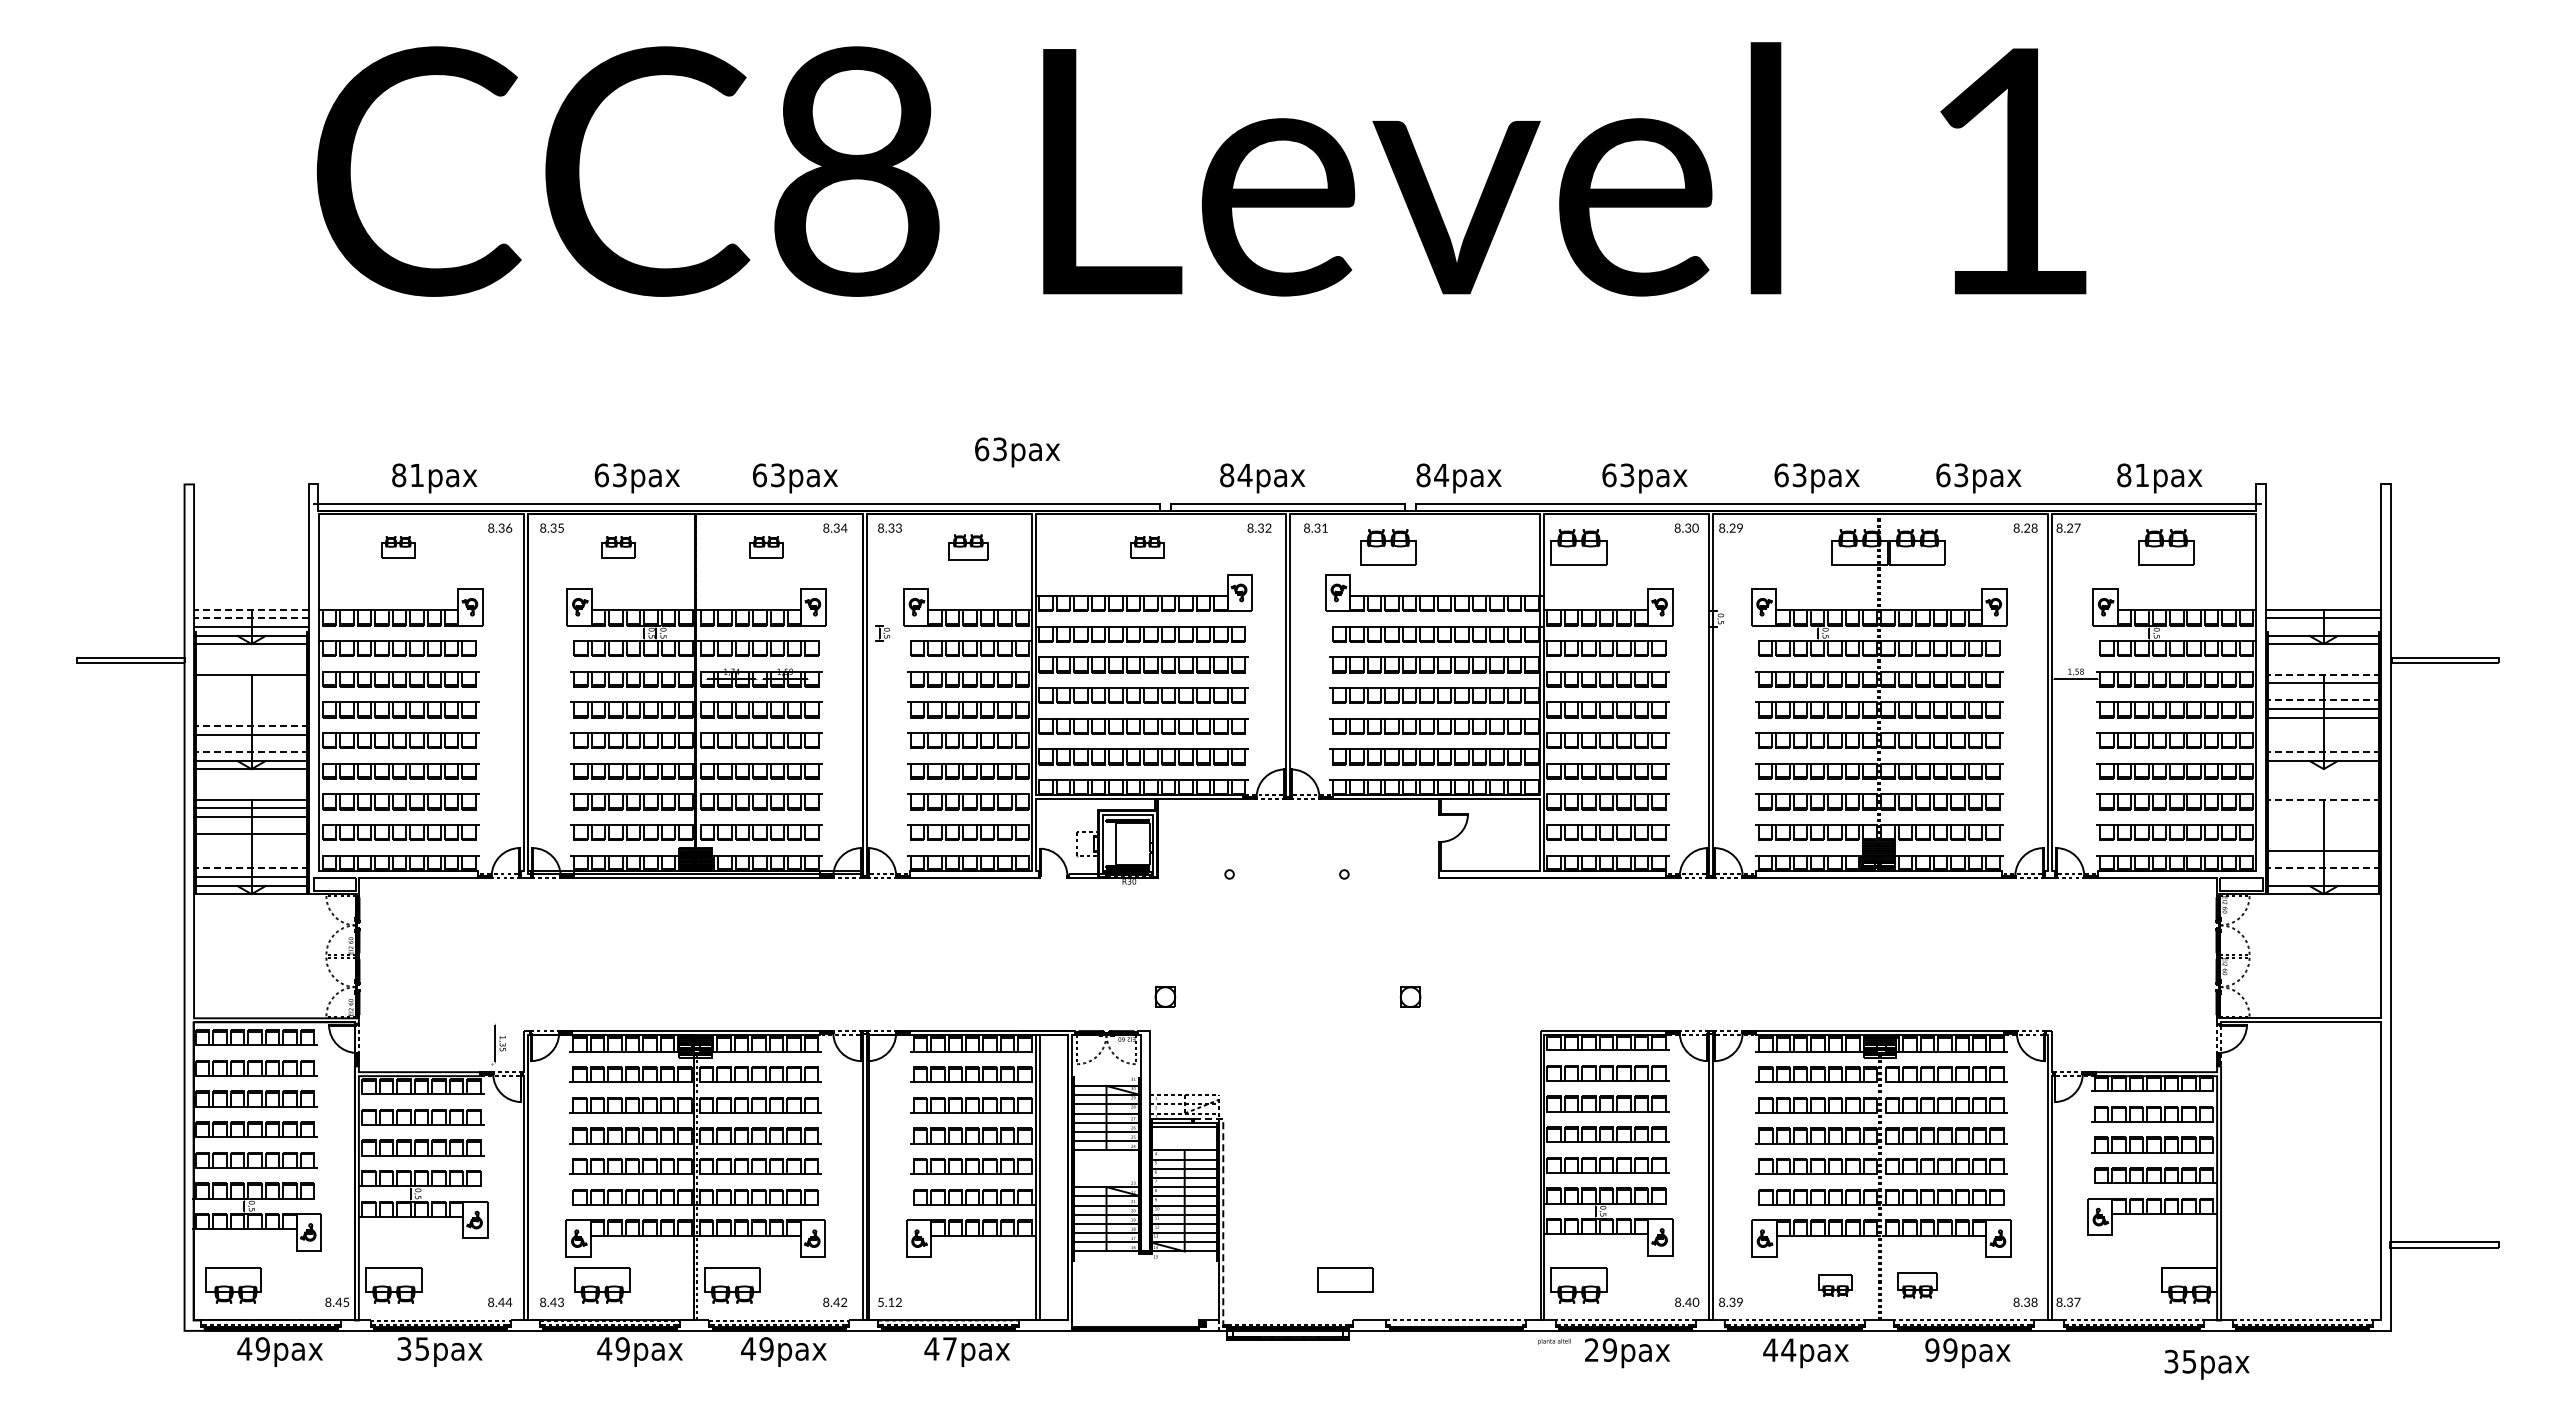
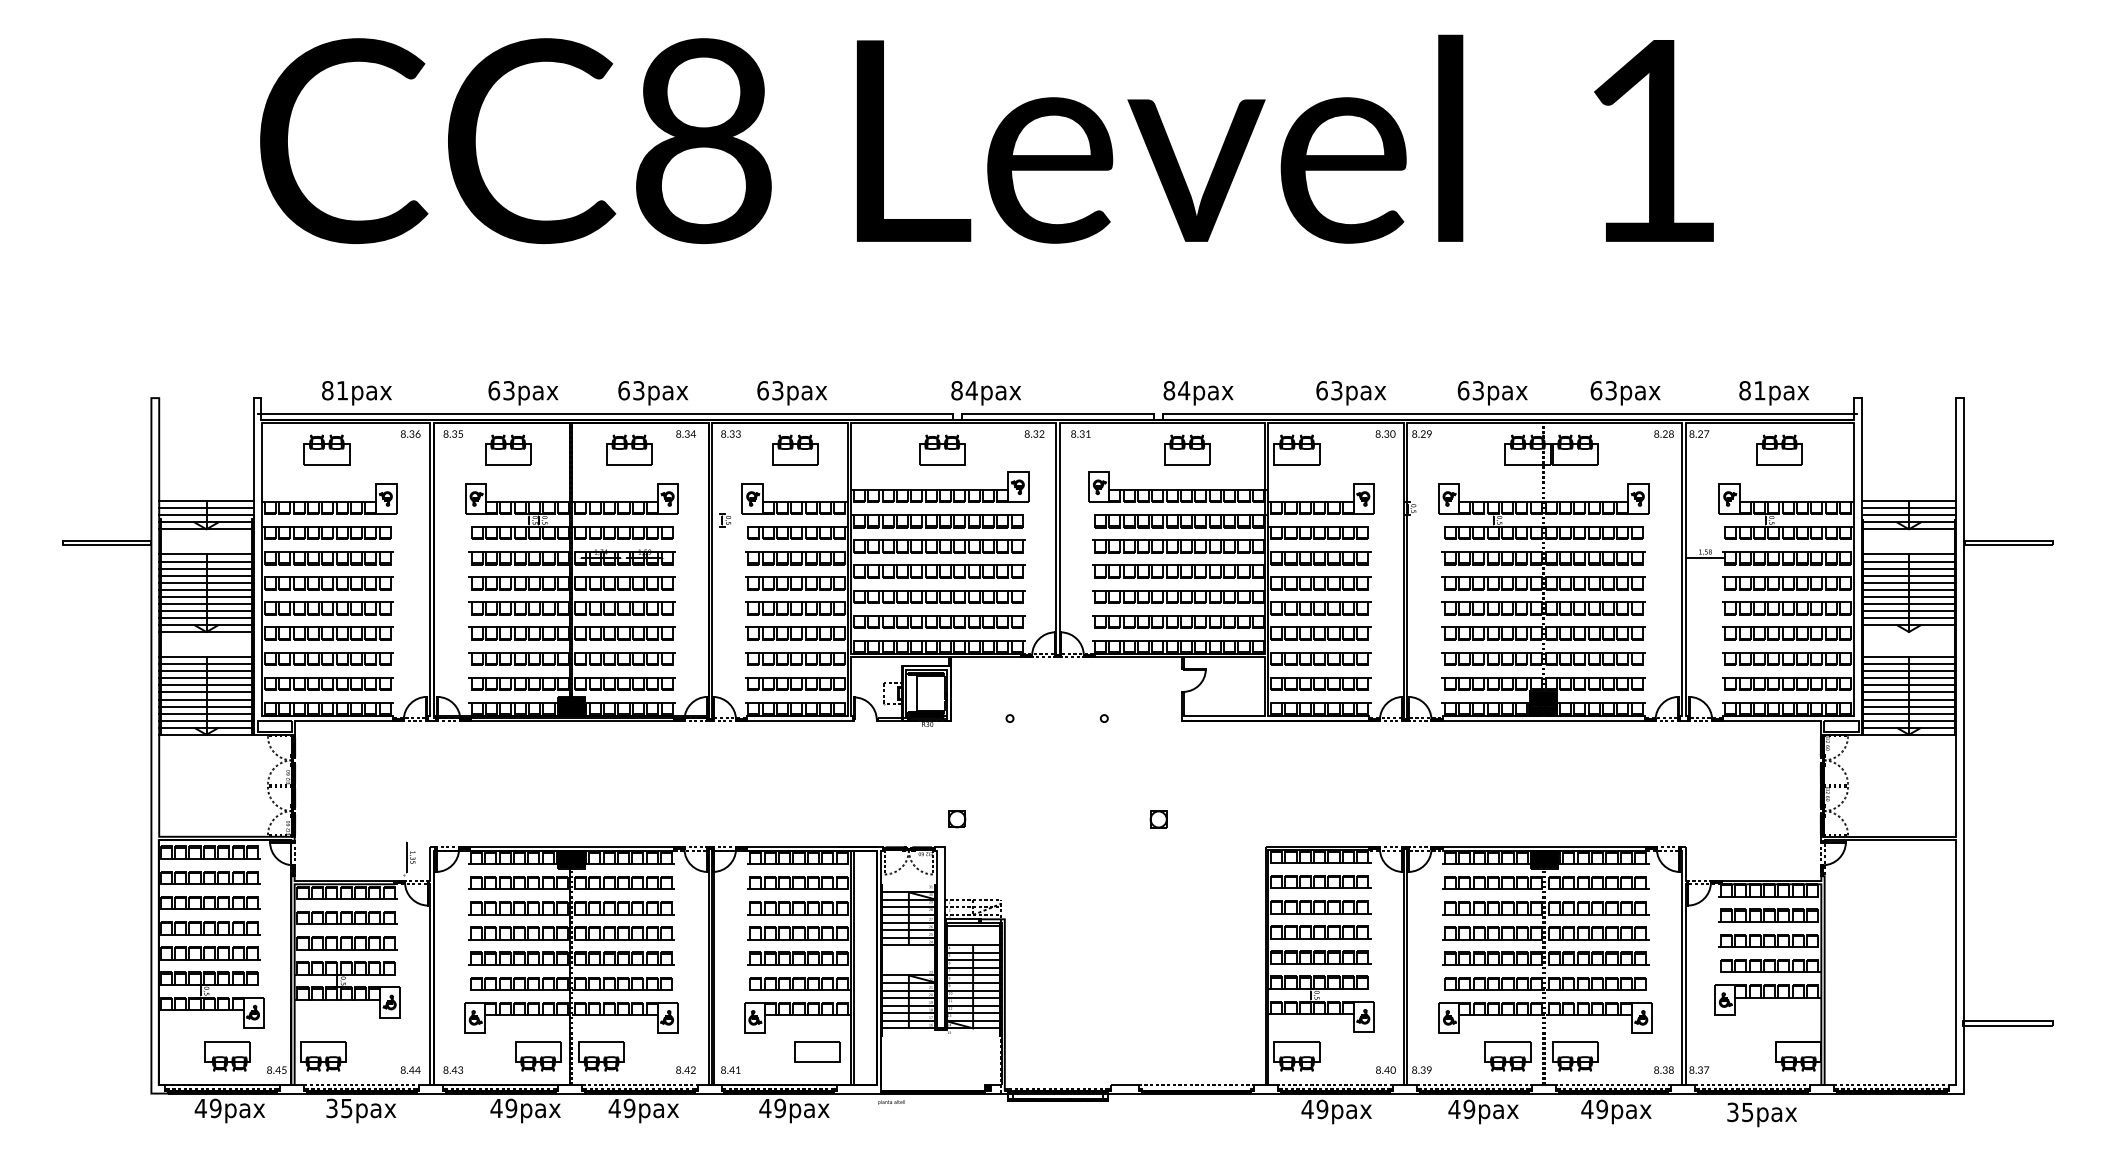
text: (1017, 452) -> (792, 393), moved
text: (1262, 478) -> (986, 393), moved
part: (398, 547) -> (327, 449), size x1.67
part: (618, 547) -> (507, 449), size x1.67
part: (766, 547) -> (629, 449), size x1.67
part: (968, 547) -> (795, 449), size x1.43
part: (1147, 547) -> (942, 449), size x1.67
part: (1388, 547) -> (1187, 449), moved
line: (251, 609) -> (206, 500), dashed -> solid
line: (251, 618) -> (206, 508), dashed -> solid
line: (2323, 626) -> (1908, 514), added
line: (2323, 674) -> (1908, 554), dashed -> solid
line: (251, 683) -> (206, 561), added
line: (251, 691) -> (206, 568), added
line: (2323, 691) -> (1908, 568), added
line: (251, 700) -> (206, 575), added
line: (2323, 700) -> (1908, 575), dashed -> solid
line: (251, 709) -> (206, 583), added
line: (251, 717) -> (206, 589), added
line: (251, 726) -> (206, 597), dashed -> solid
line: (2323, 726) -> (1908, 597), added
line: (2323, 734) -> (1908, 603), added
line: (251, 743) -> (206, 610), added
line: (2323, 743) -> (1908, 610), added
line: (251, 751) -> (206, 617), dashed -> solid
line: (2323, 751) -> (1908, 617), dashed -> solid
line: (2323, 799) -> (1908, 656), dashed -> solid
line: (2323, 808) -> (1908, 664), added
line: (2323, 816) -> (1908, 670), added
line: (251, 825) -> (206, 678), added
line: (2323, 825) -> (1908, 678), added
line: (2323, 834) -> (1908, 685), added
line: (251, 842) -> (206, 692), added
line: (2323, 842) -> (1908, 692), added
line: (251, 851) -> (206, 699), added
line: (251, 859) -> (206, 706), added
line: (2323, 859) -> (1908, 706), added
line: (251, 868) -> (206, 713), dashed -> solid
line: (2323, 868) -> (1908, 713), dashed -> solid
line: (2323, 877) -> (1908, 721), added
line: (1223, 1207) -> (1005, 992), dashed -> solid
part: (1345, 1279) -> (817, 1051), moved
part: (233, 1285) -> (227, 1056), moved
part: (602, 1285) -> (538, 1056), moved
part: (1835, 1285) -> (1507, 1056), size x1.67
part: (1917, 1285) -> (1575, 1056), size x1.43
text: (889, 1301) -> (730, 1069), 5.12 -> 8.41
text: (1554, 1341) -> (891, 1102), moved
text: (949, 1348) -> (779, 1108), 47pax -> 49pax
text: (1591, 1349) -> (1307, 1108), 29pax -> 49pax
text: (1788, 1349) -> (1469, 1108), 44pax -> 49pax
text: (1931, 1350) -> (1586, 1109), 99pax -> 49pax
text: (2206, 1364) -> (1761, 1114), moved

